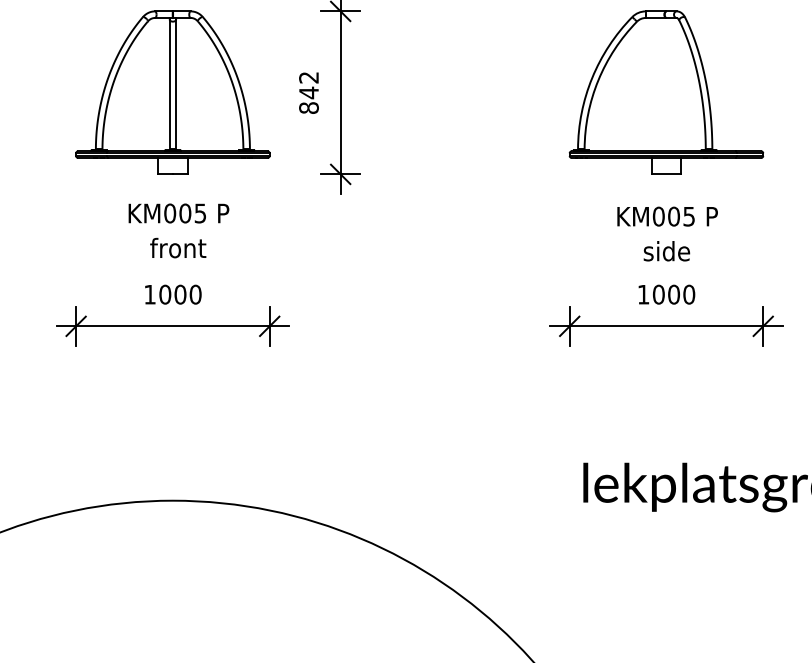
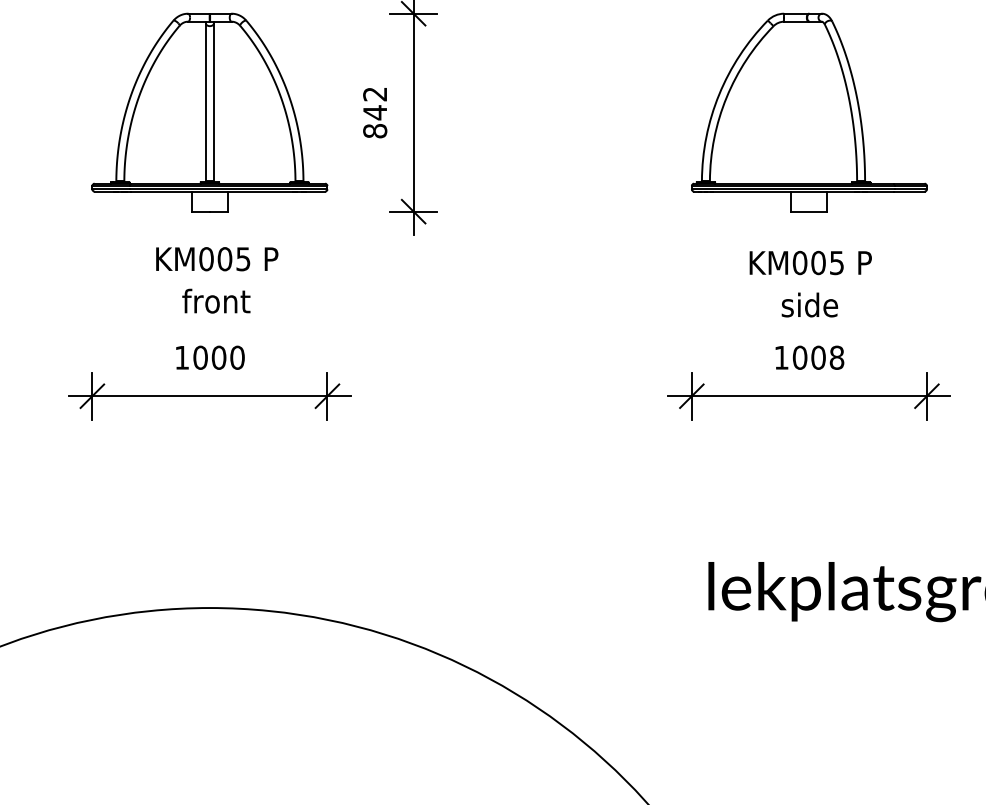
text: (689, 294) -> (837, 357), 1000 -> 1008

